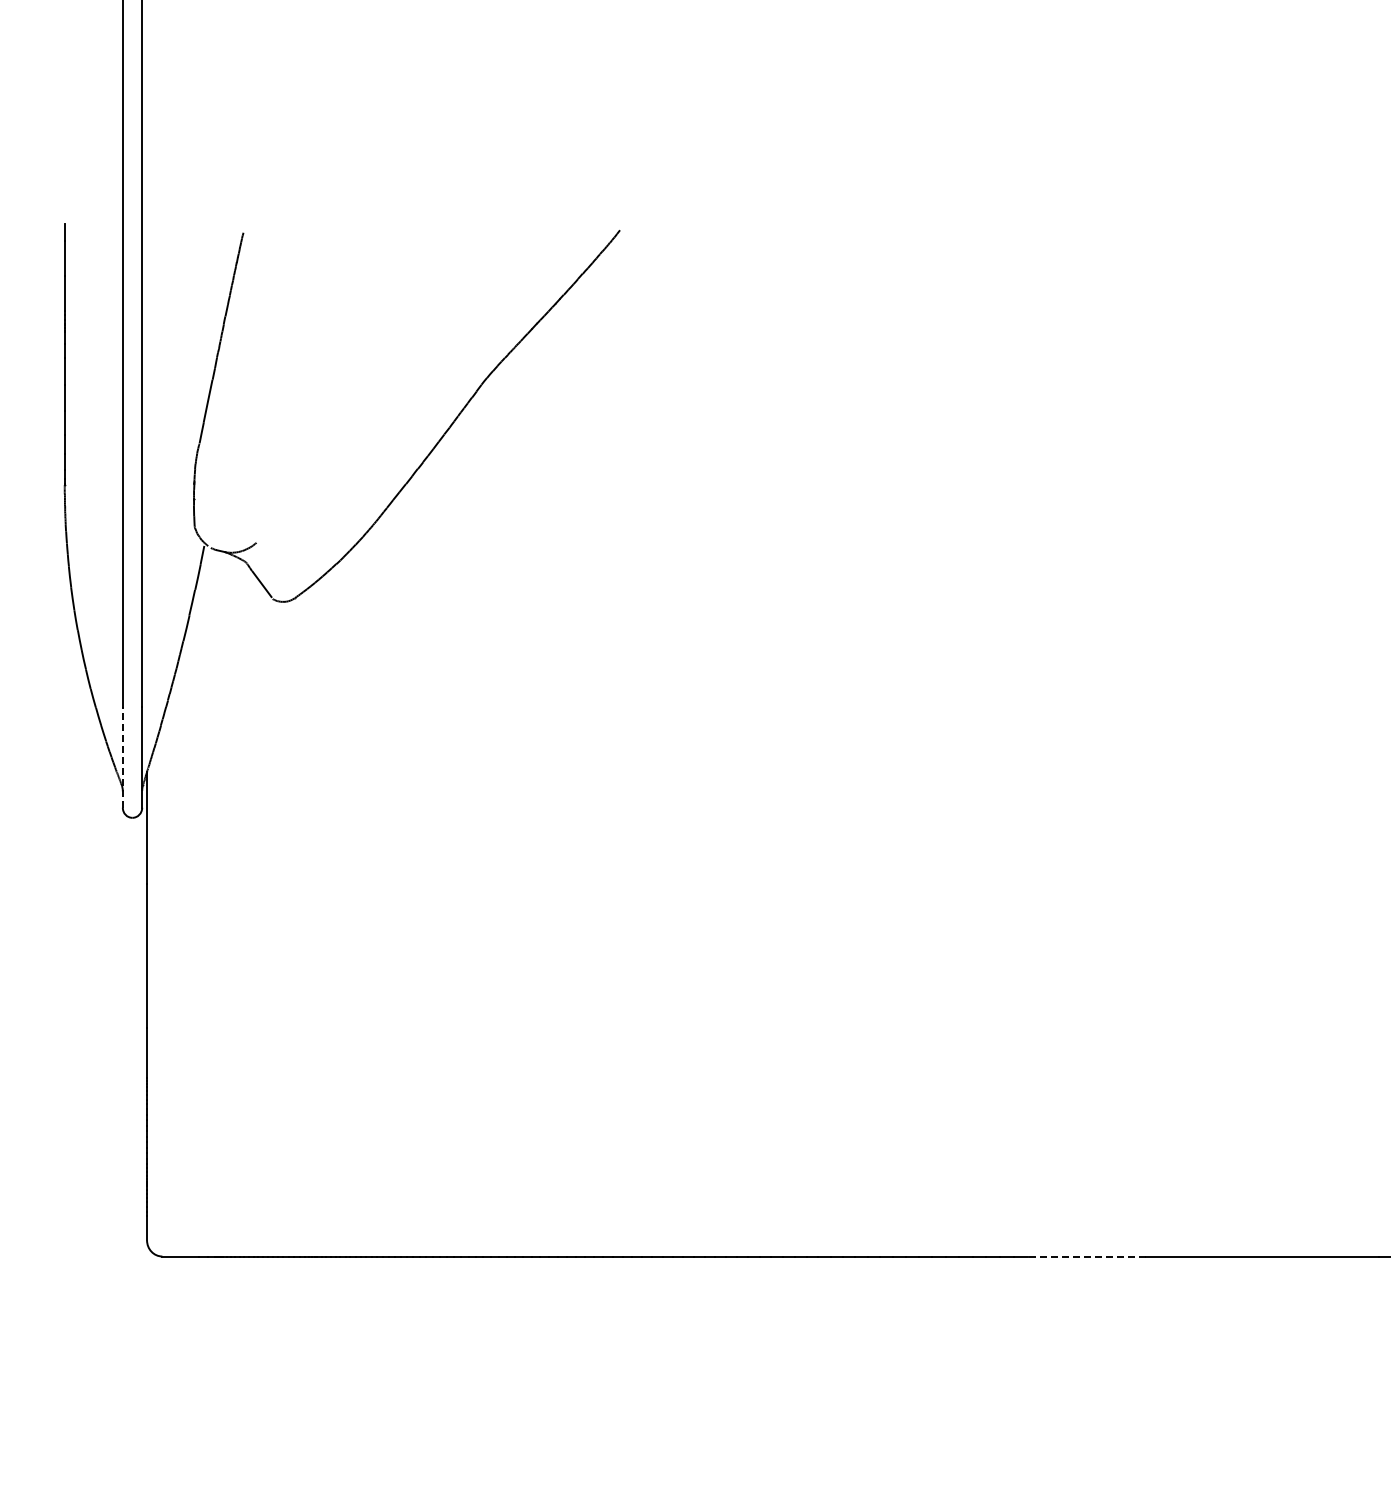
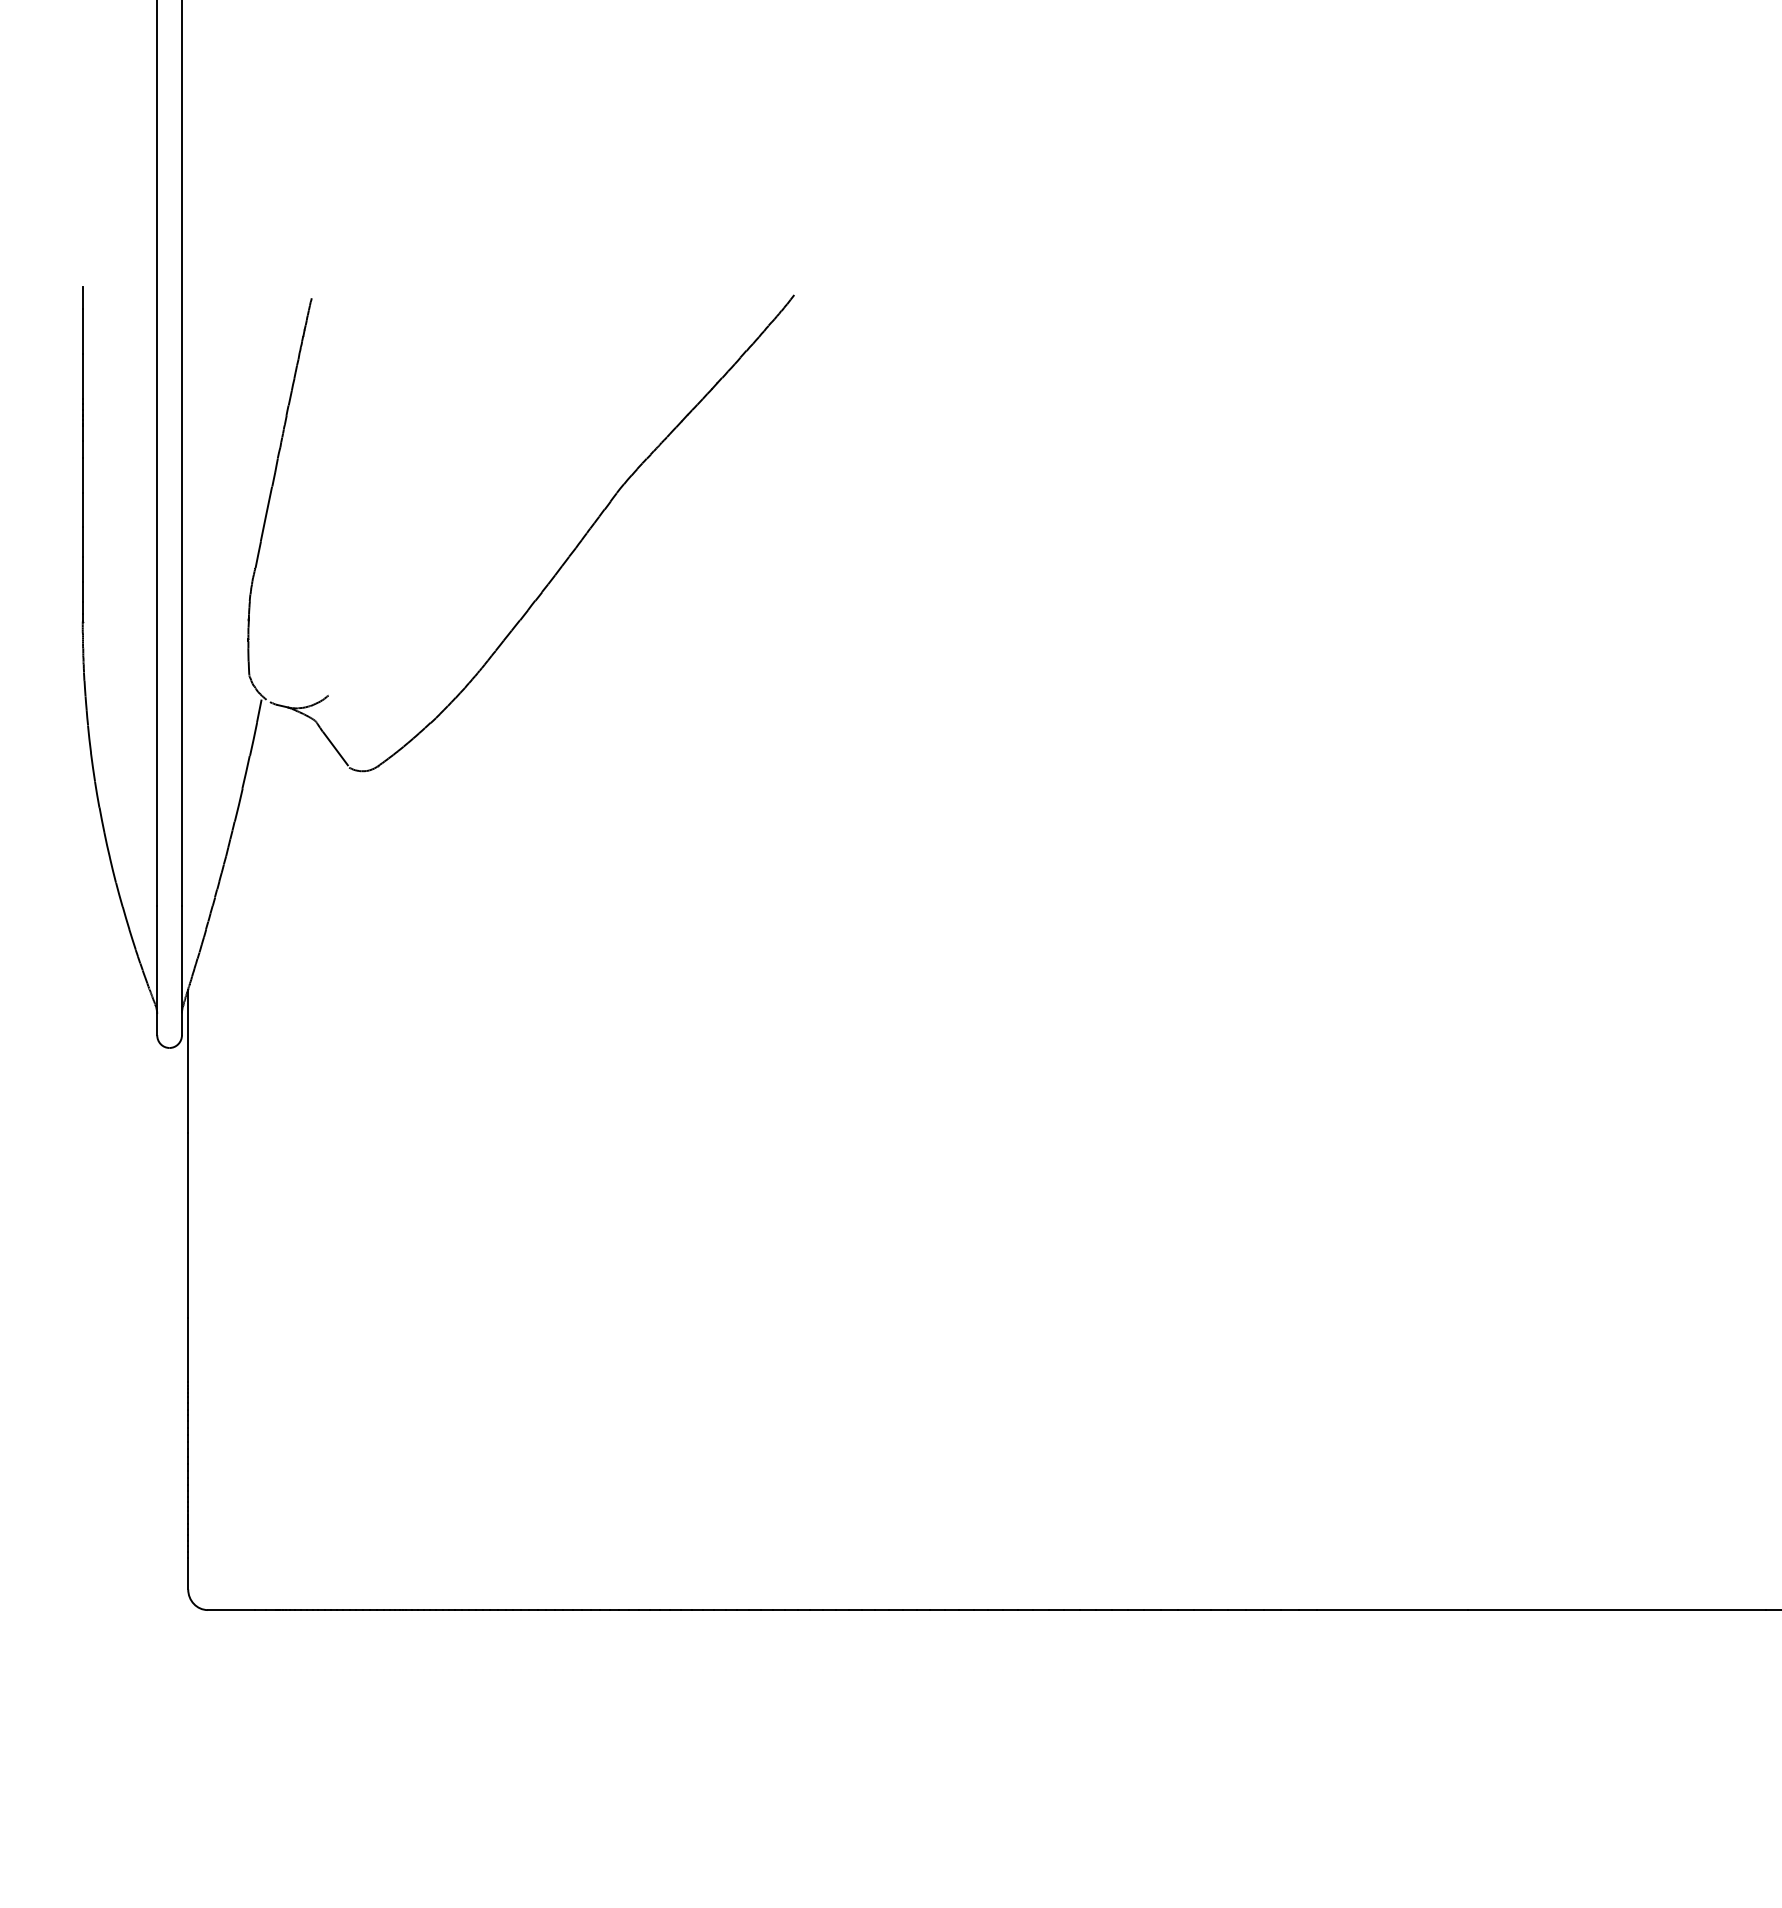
line: (122, 756) -> (156, 969), dashed -> solid
line: (1087, 1256) -> (1393, 1610), dashed -> solid

